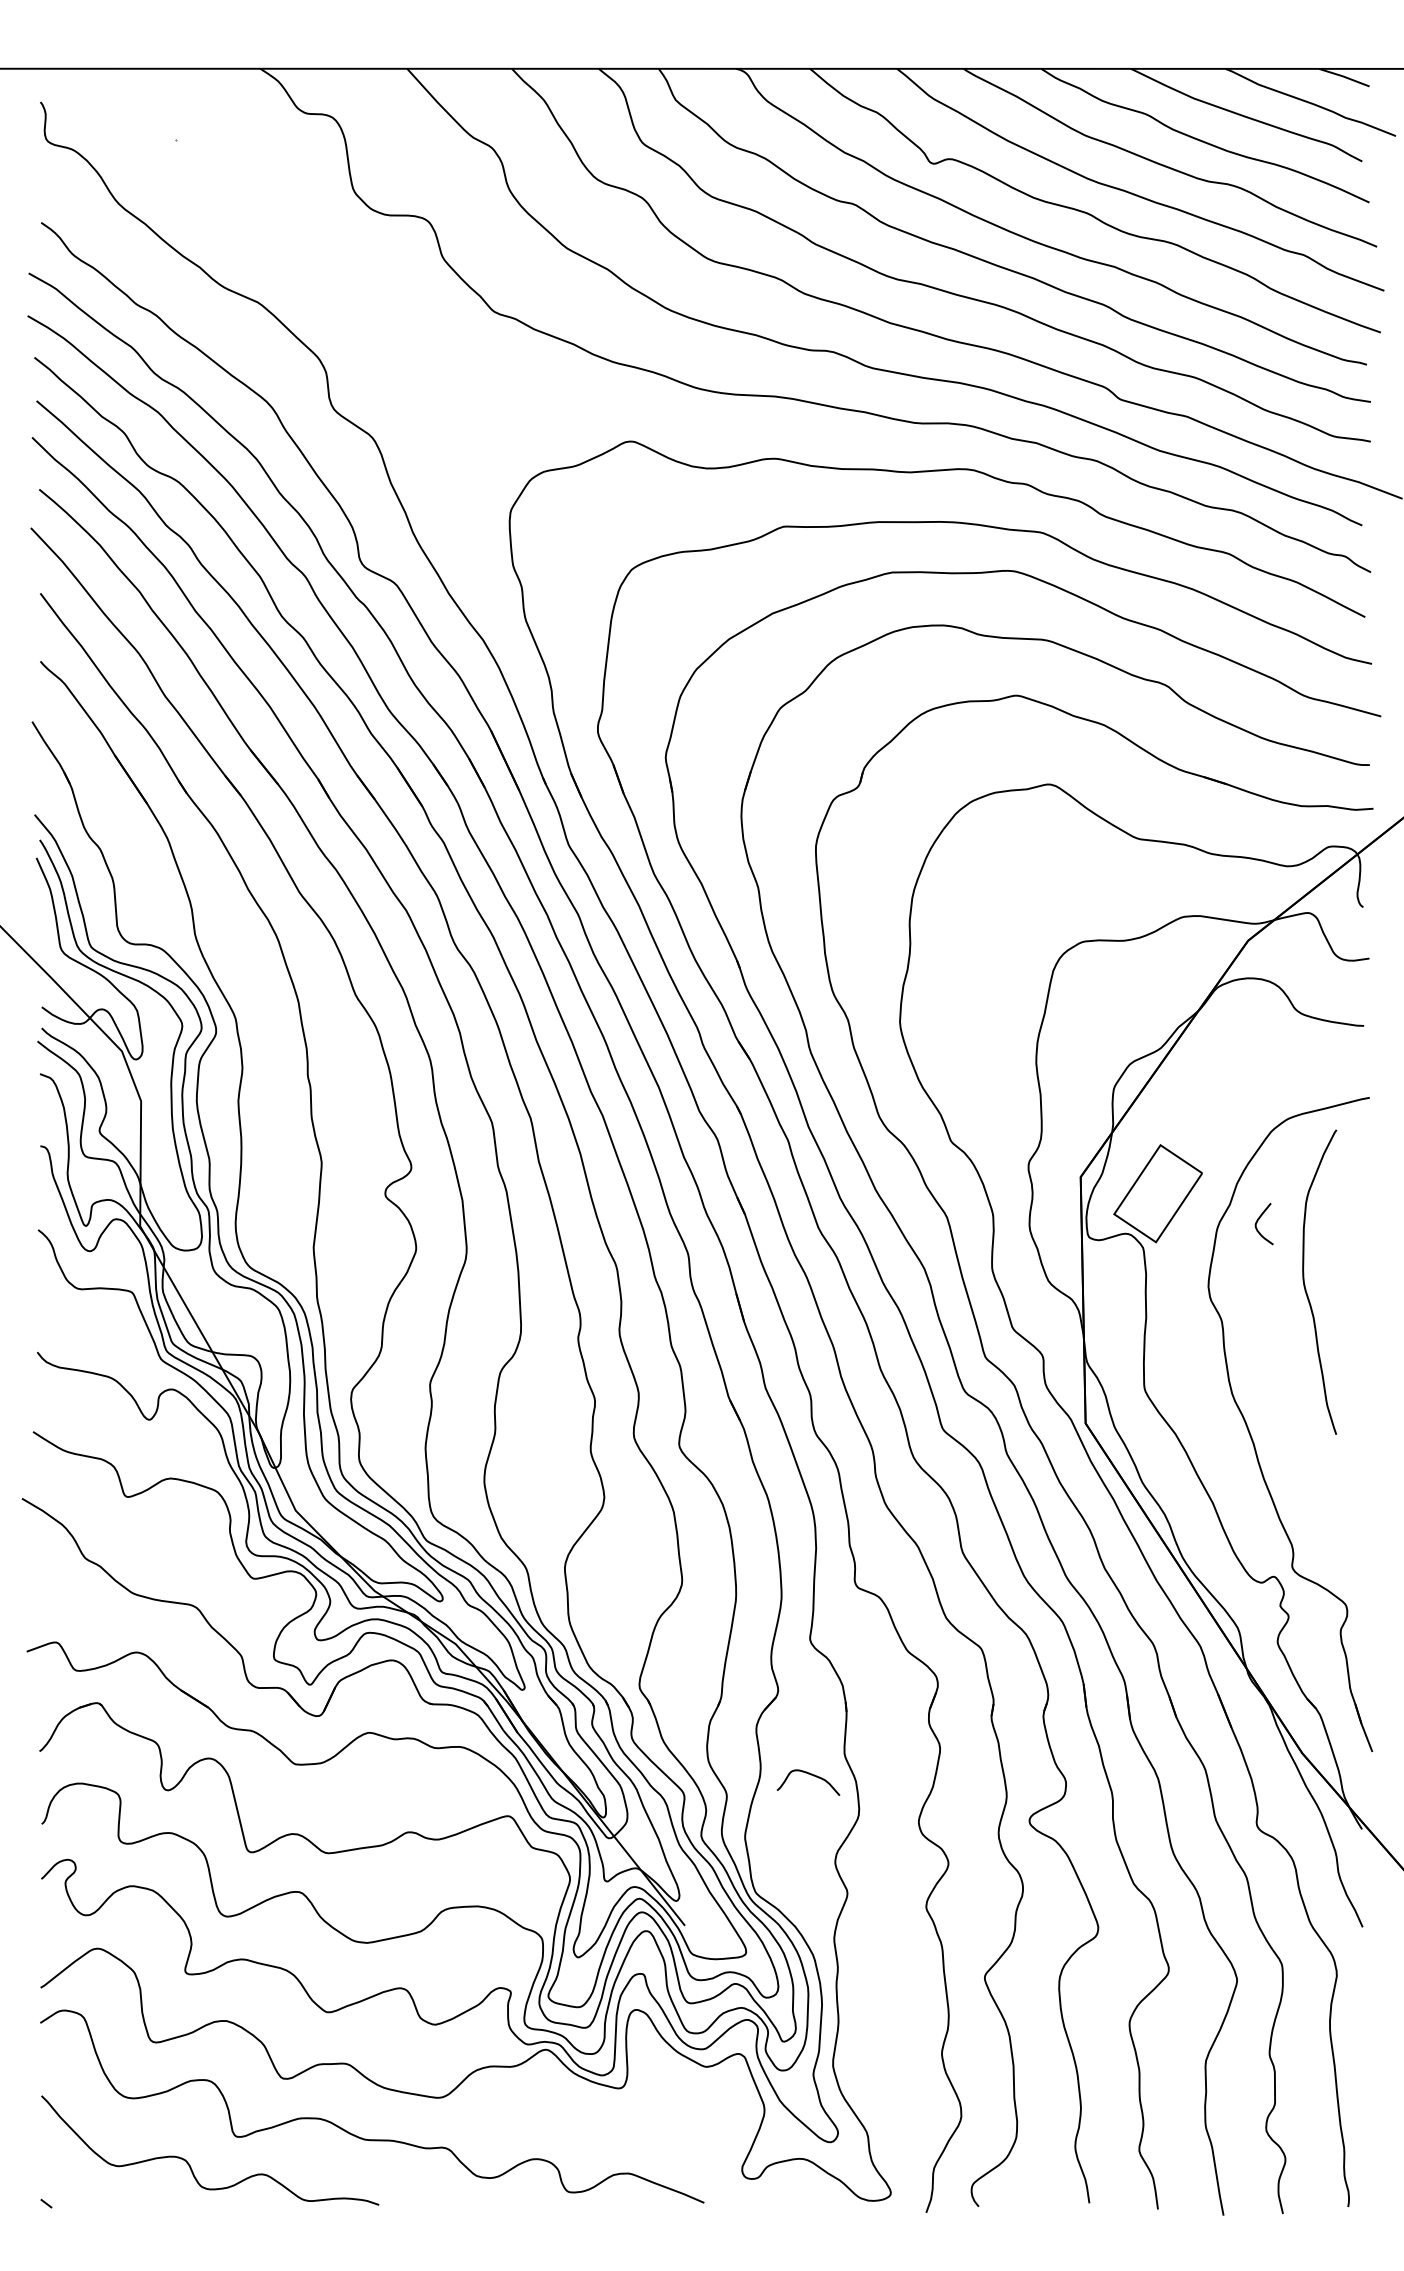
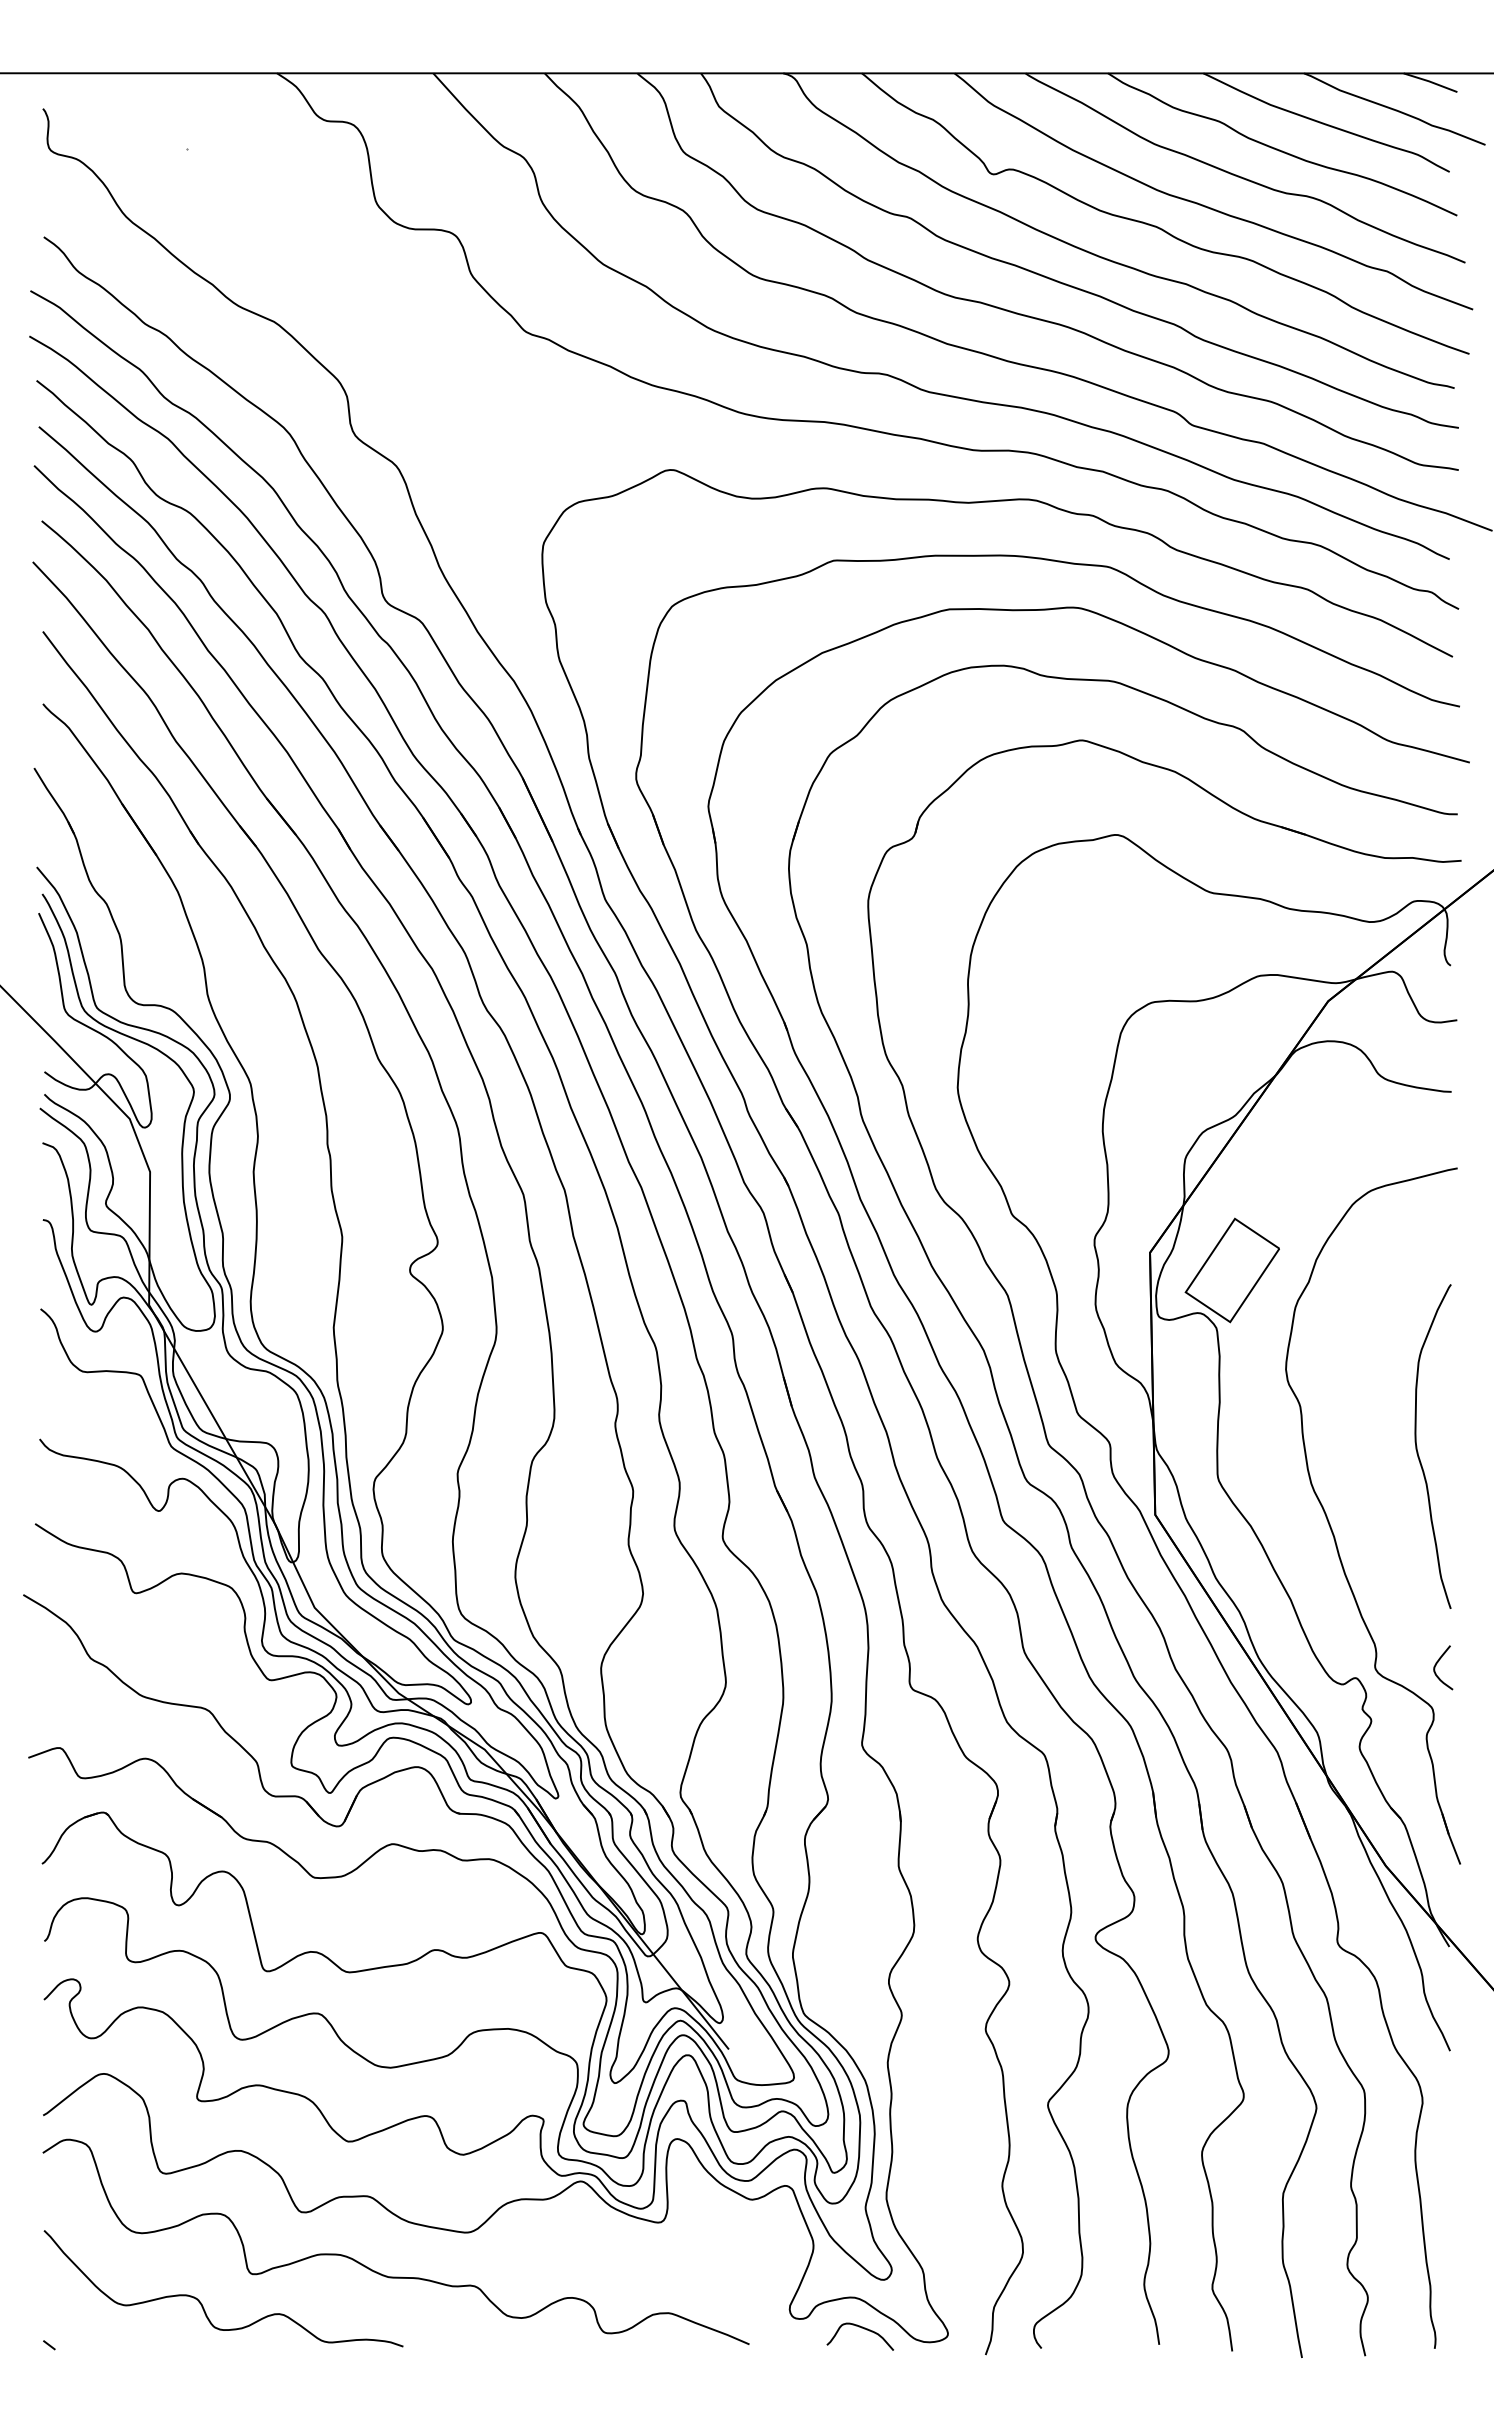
curve: (1258, 1221) -> (1437, 1665), moved
curve: (1305, 1284) -> (1417, 1449), moved
curve: (811, 1775) -> (863, 2329), moved

